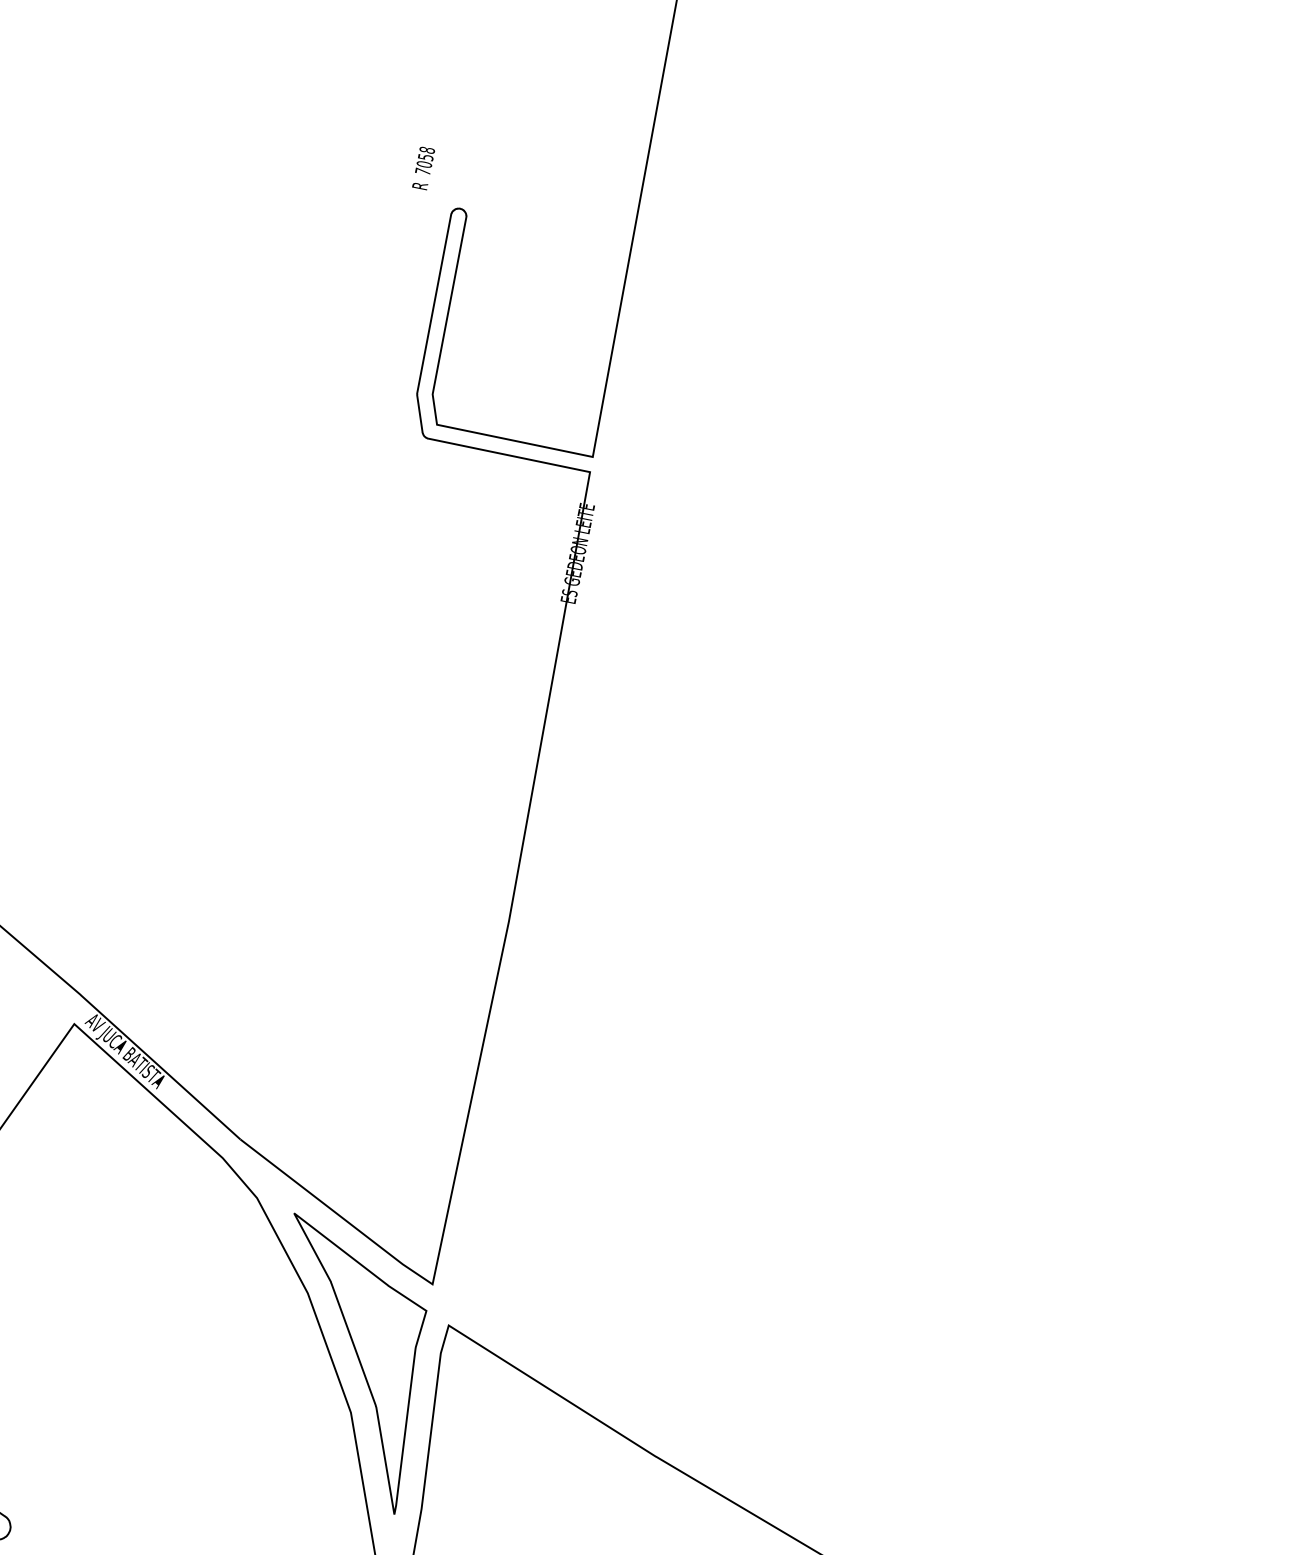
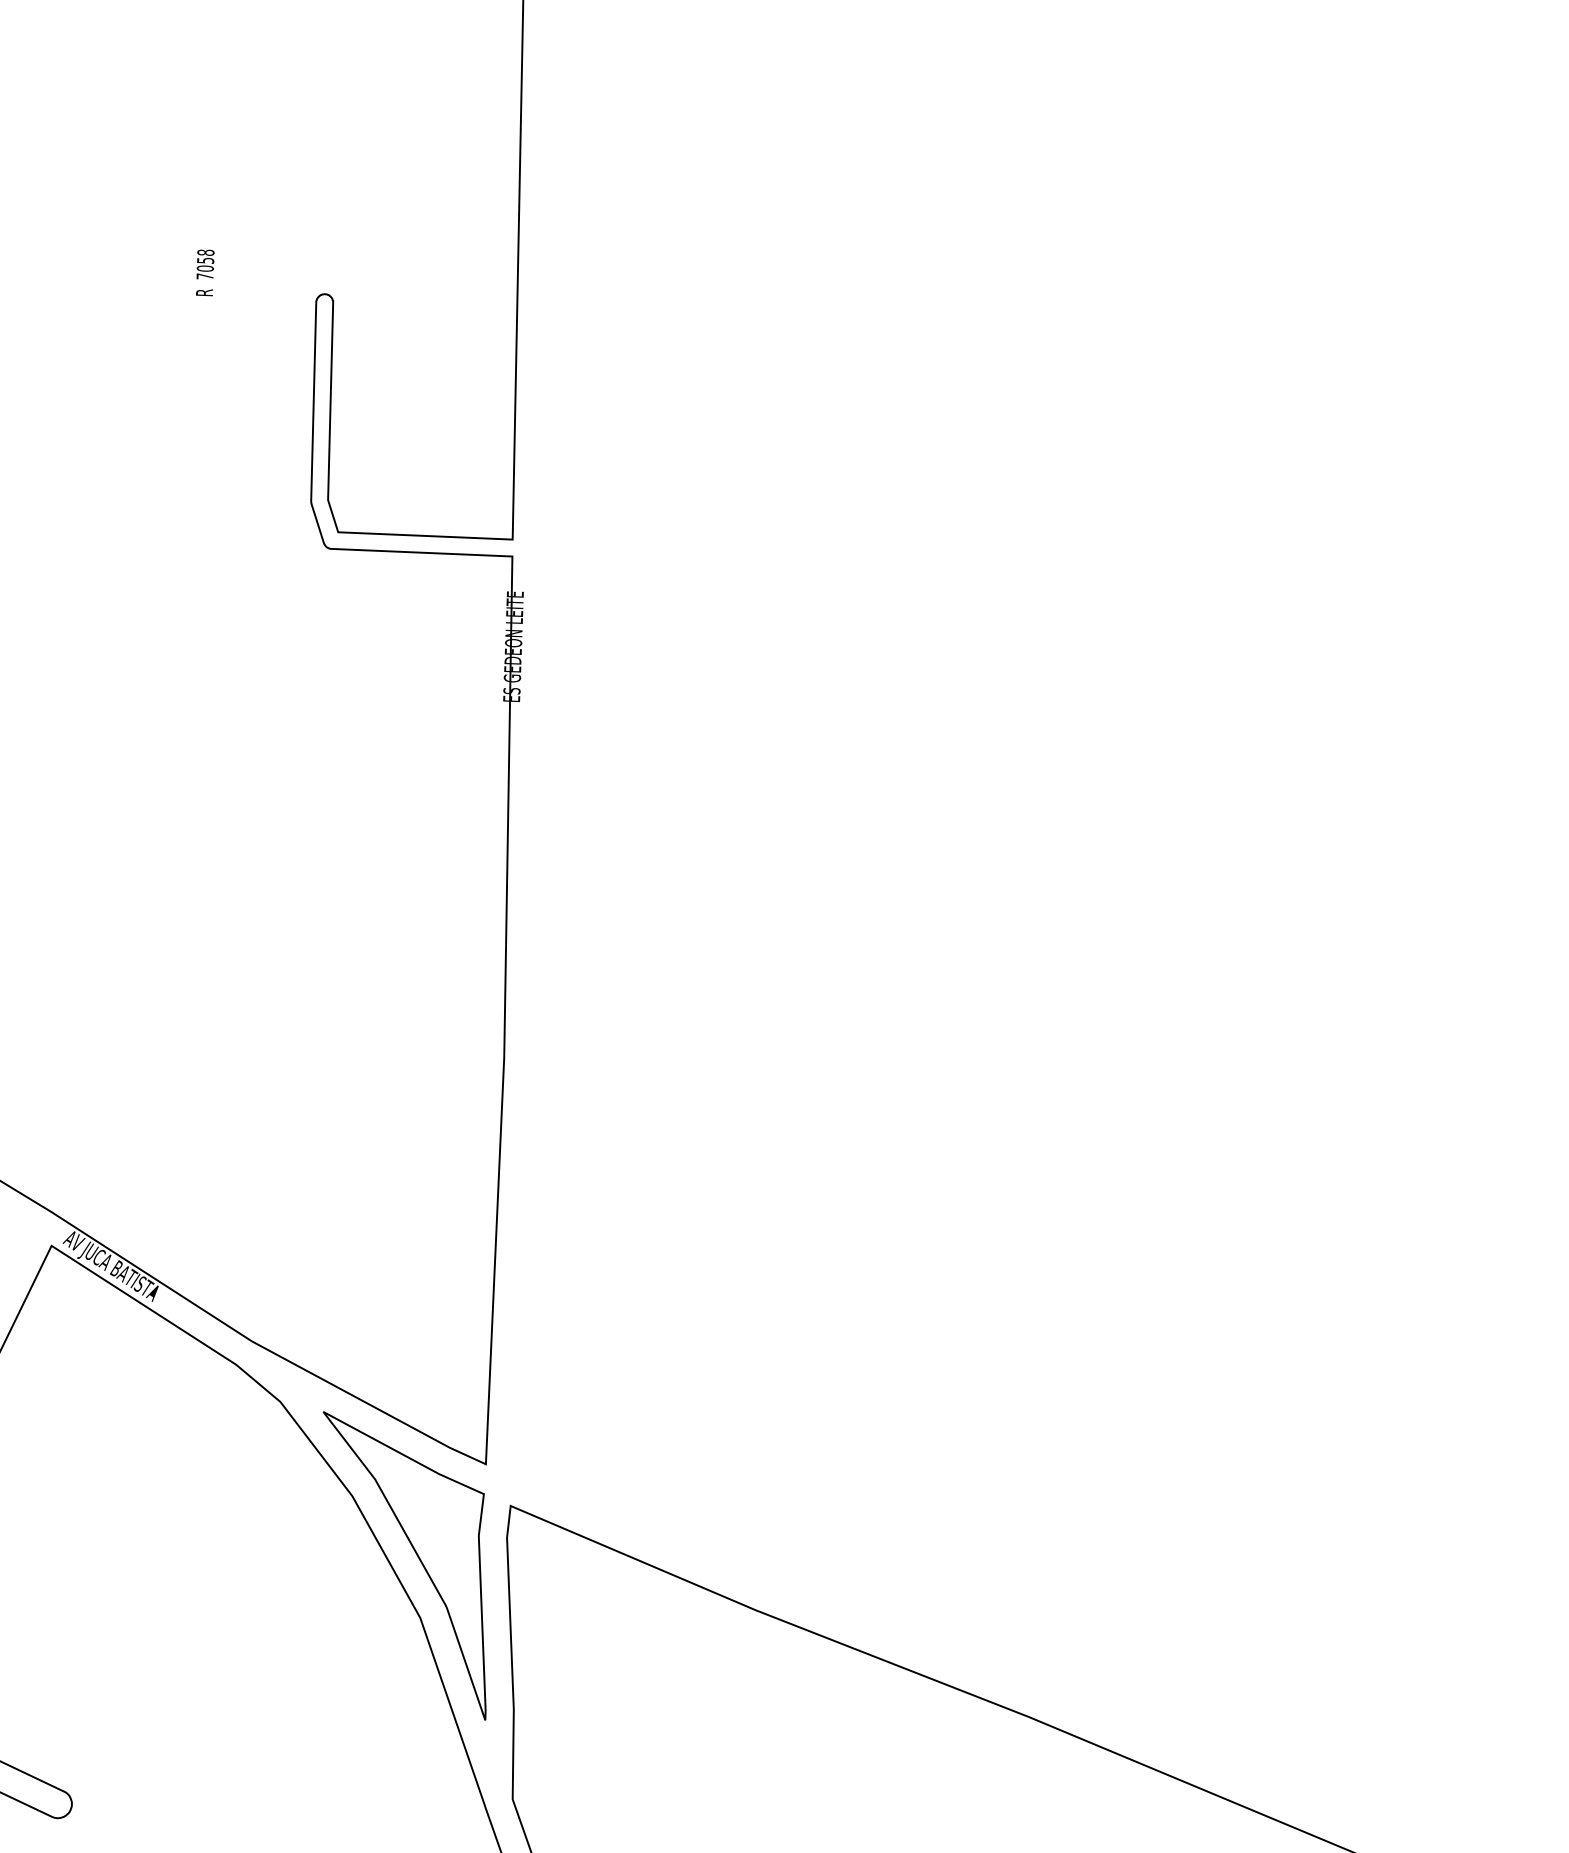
text: (423, 168) -> (205, 272), moved

